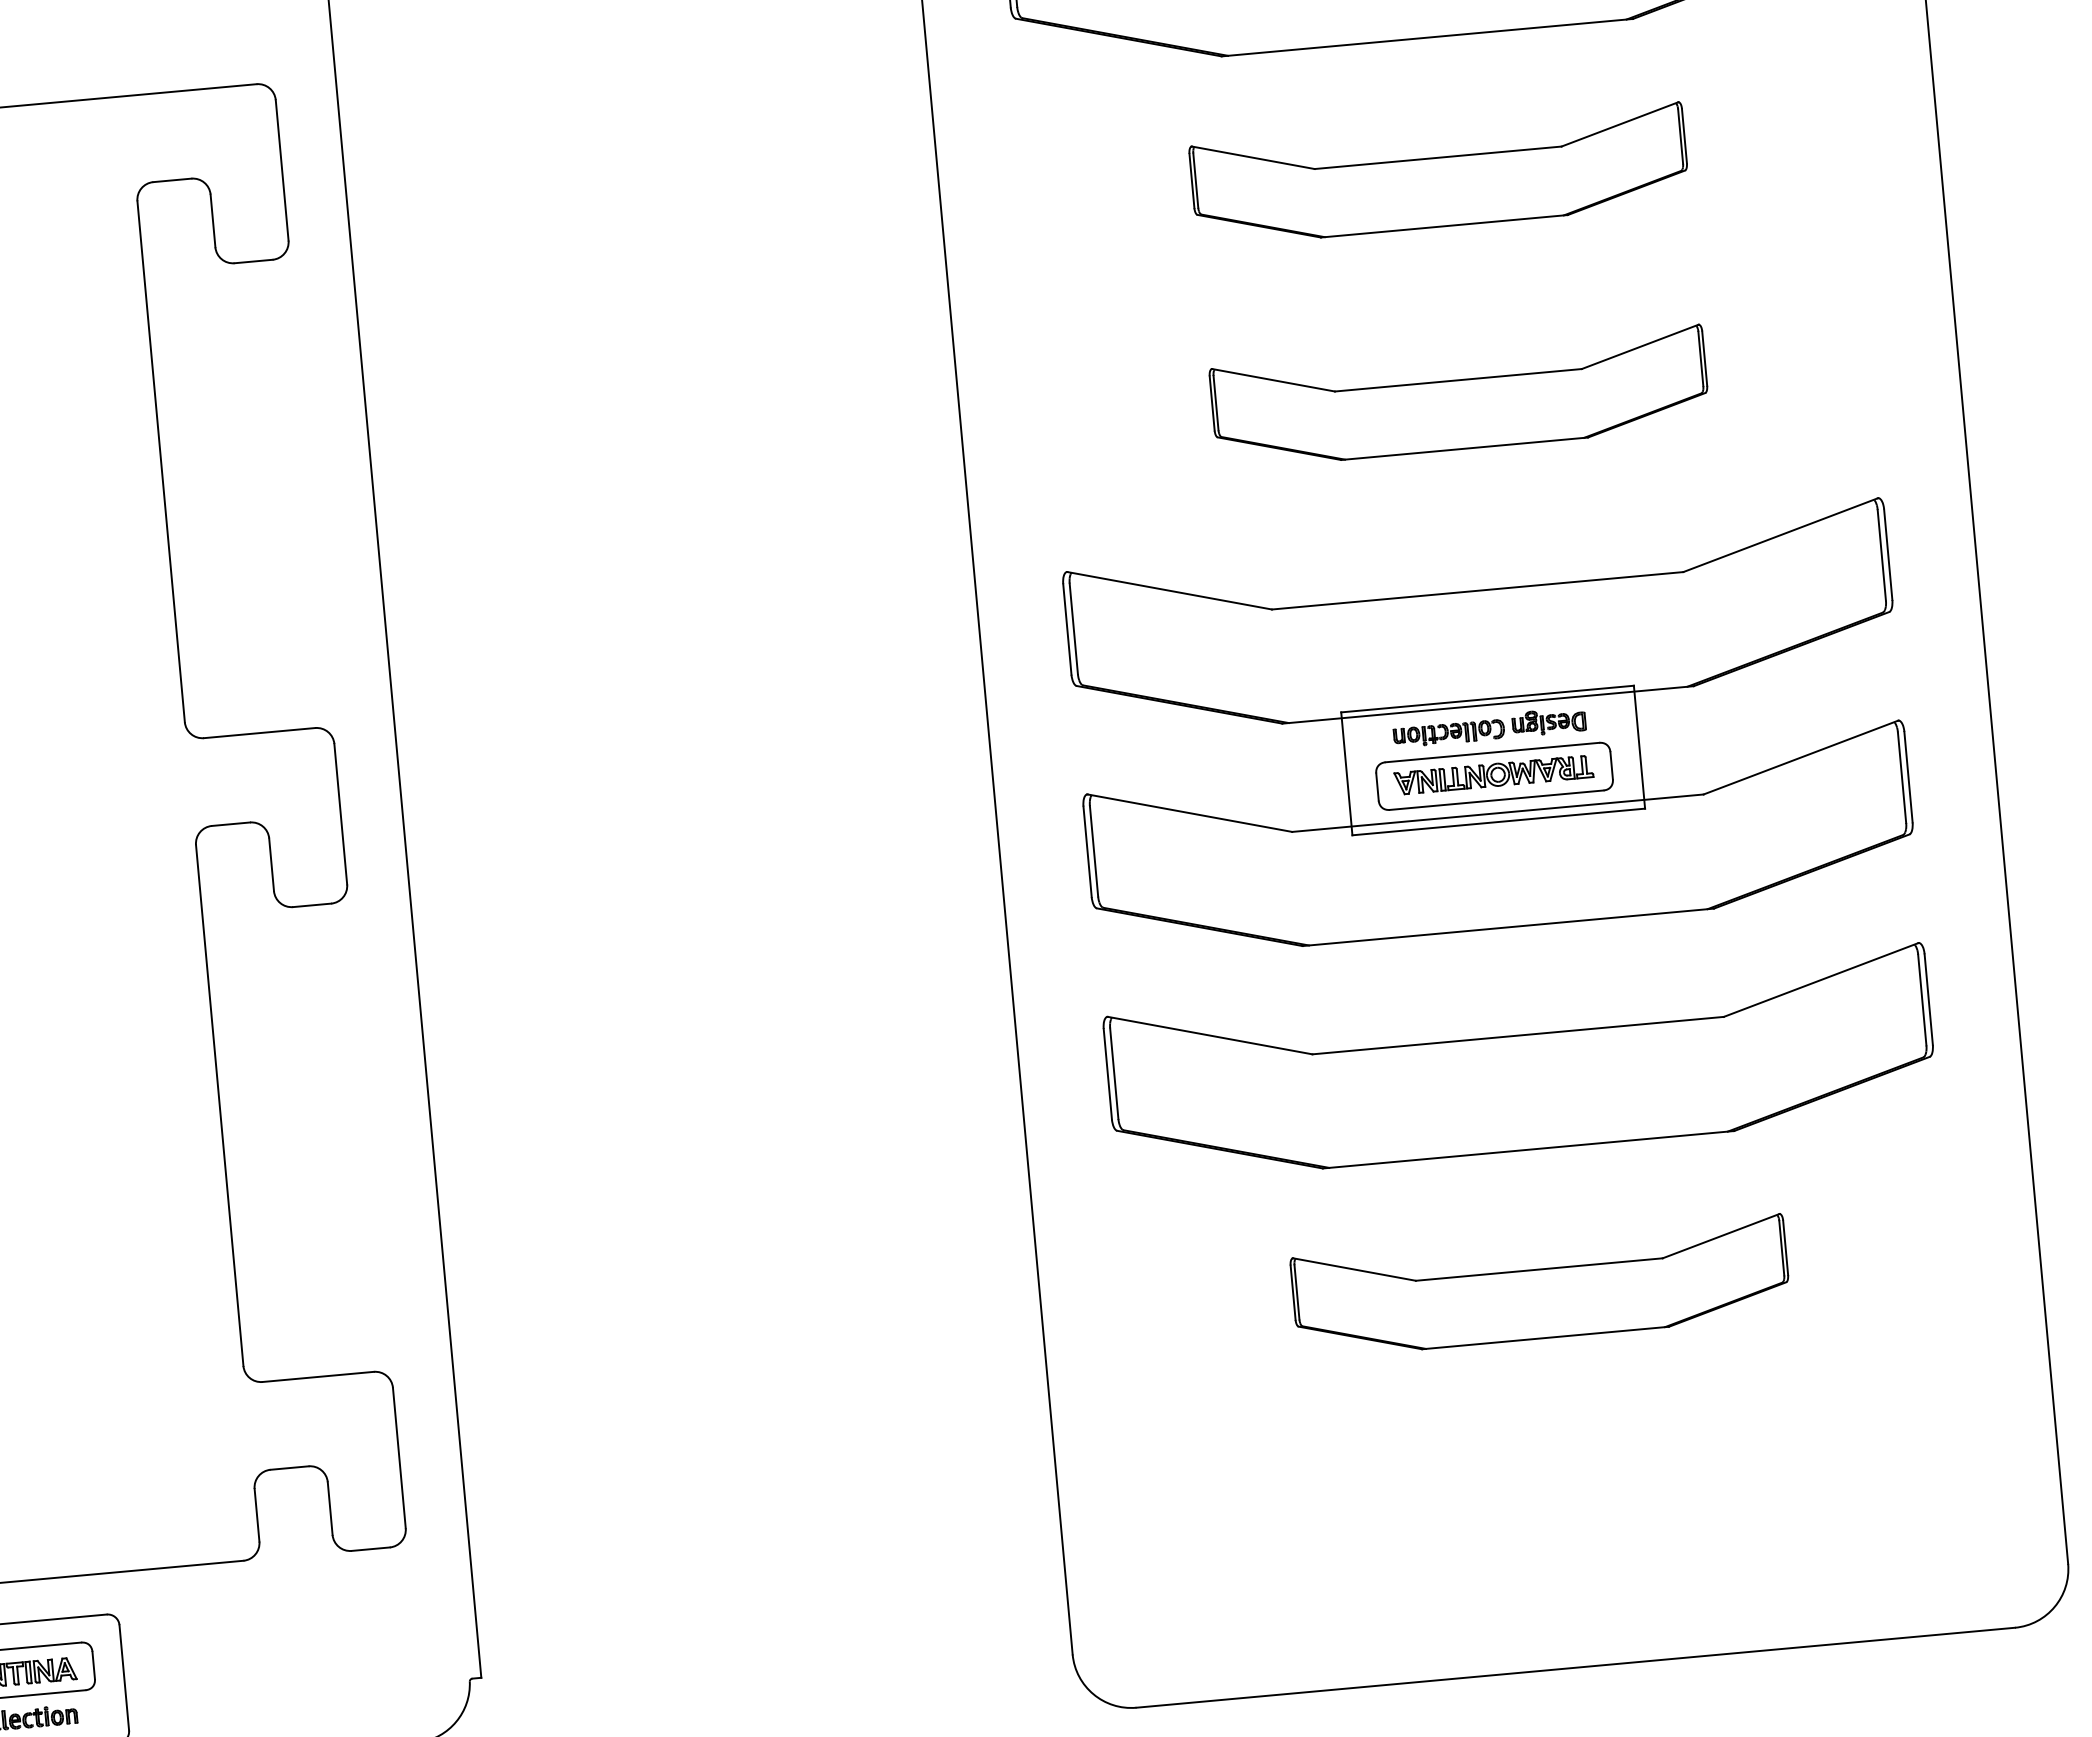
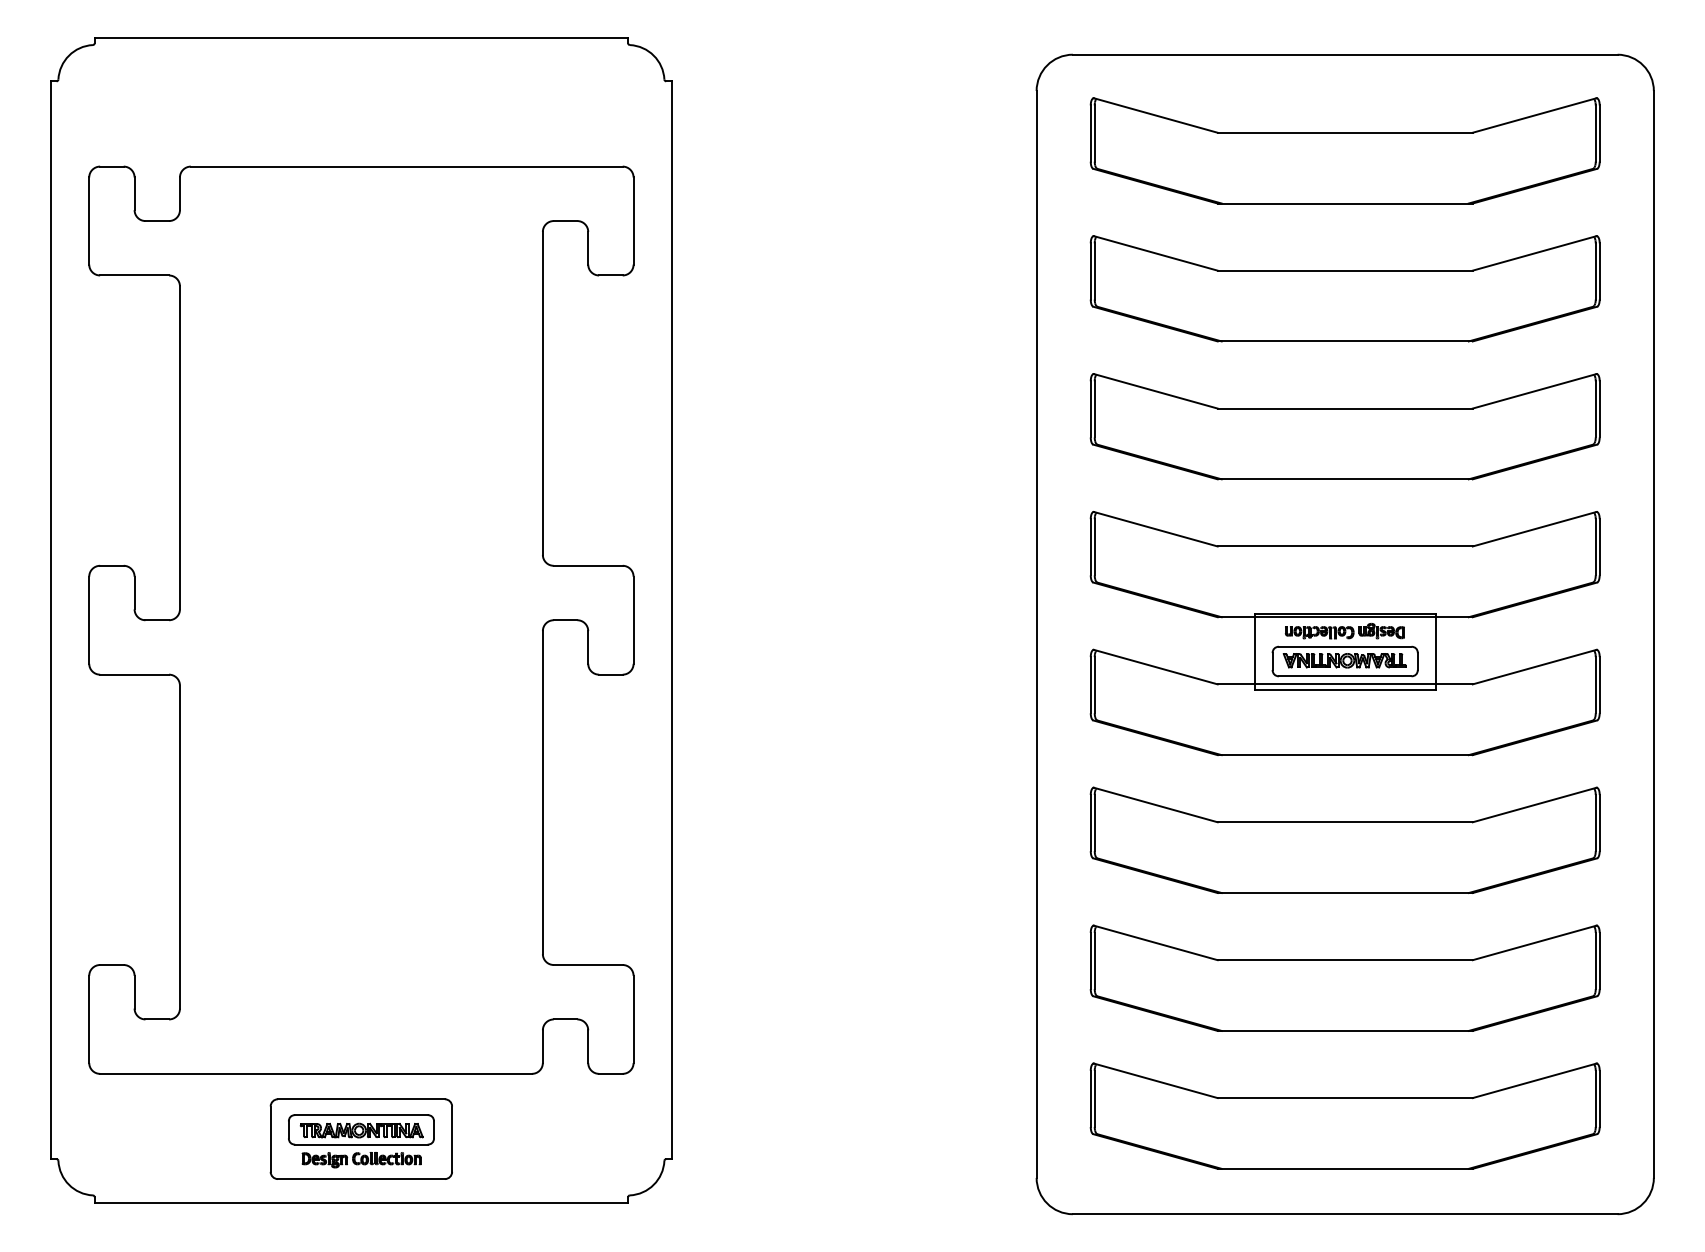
part: (1438, 174) -> (1344, 288), size x1.67
part: (1458, 397) -> (1344, 426), size x1.67
part: (1539, 1286) -> (1344, 977), size x1.67
part: (1560, 1508) -> (1344, 1115), added

